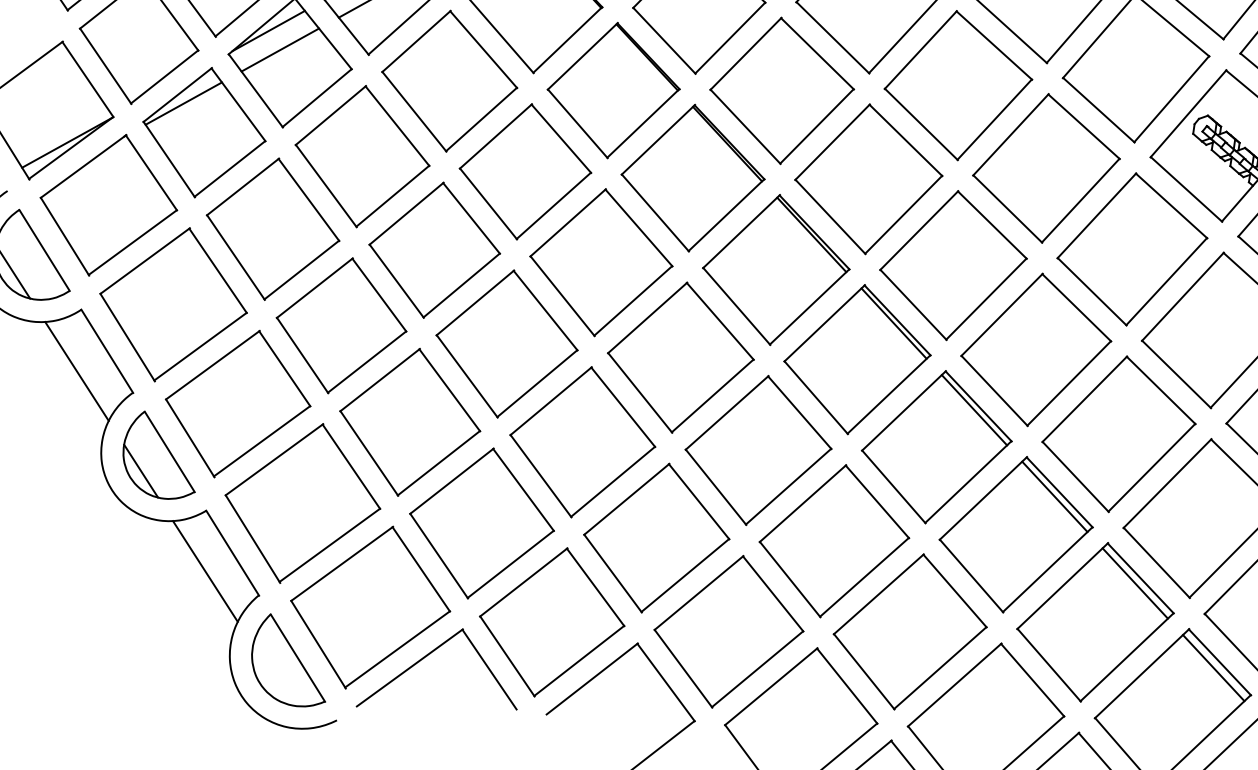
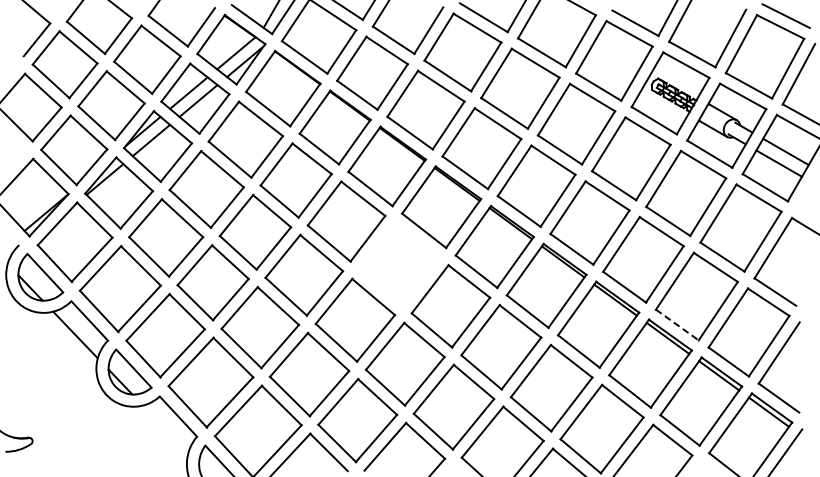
part: (680, 357) -> (399, 264), removed
line: (1156, 563) -> (677, 325), solid -> dashed
line: (205, 571) -> (165, 429), removed

